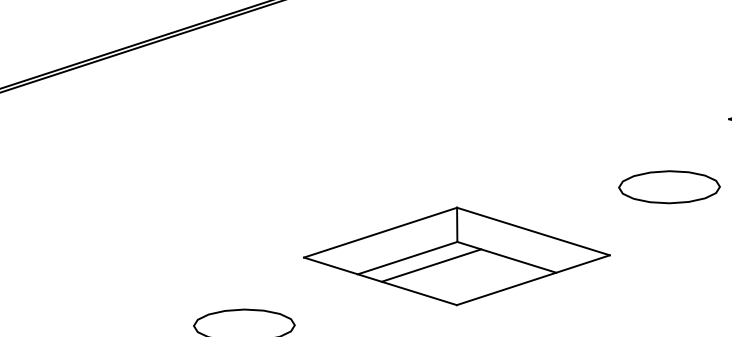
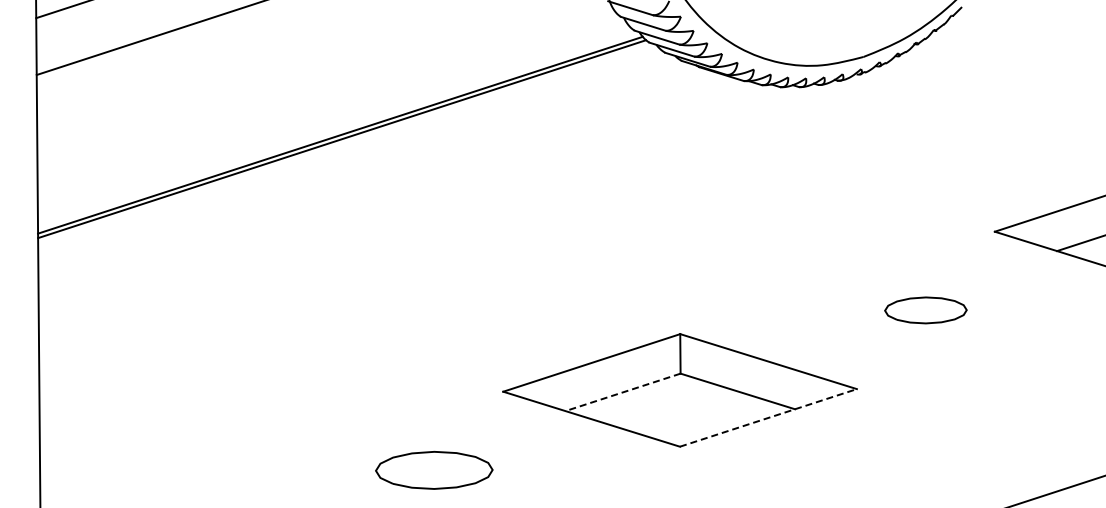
part: (669, 187) -> (925, 310), size x0.7
line: (407, 258) -> (623, 392), solid -> dashed
line: (431, 265) -> (650, 400), removed
line: (533, 279) -> (768, 417), solid -> dashed

